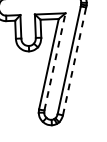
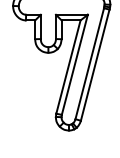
line: (74, 60) -> (95, 64), dashed -> solid
line: (54, 61) -> (74, 64), dashed -> solid

